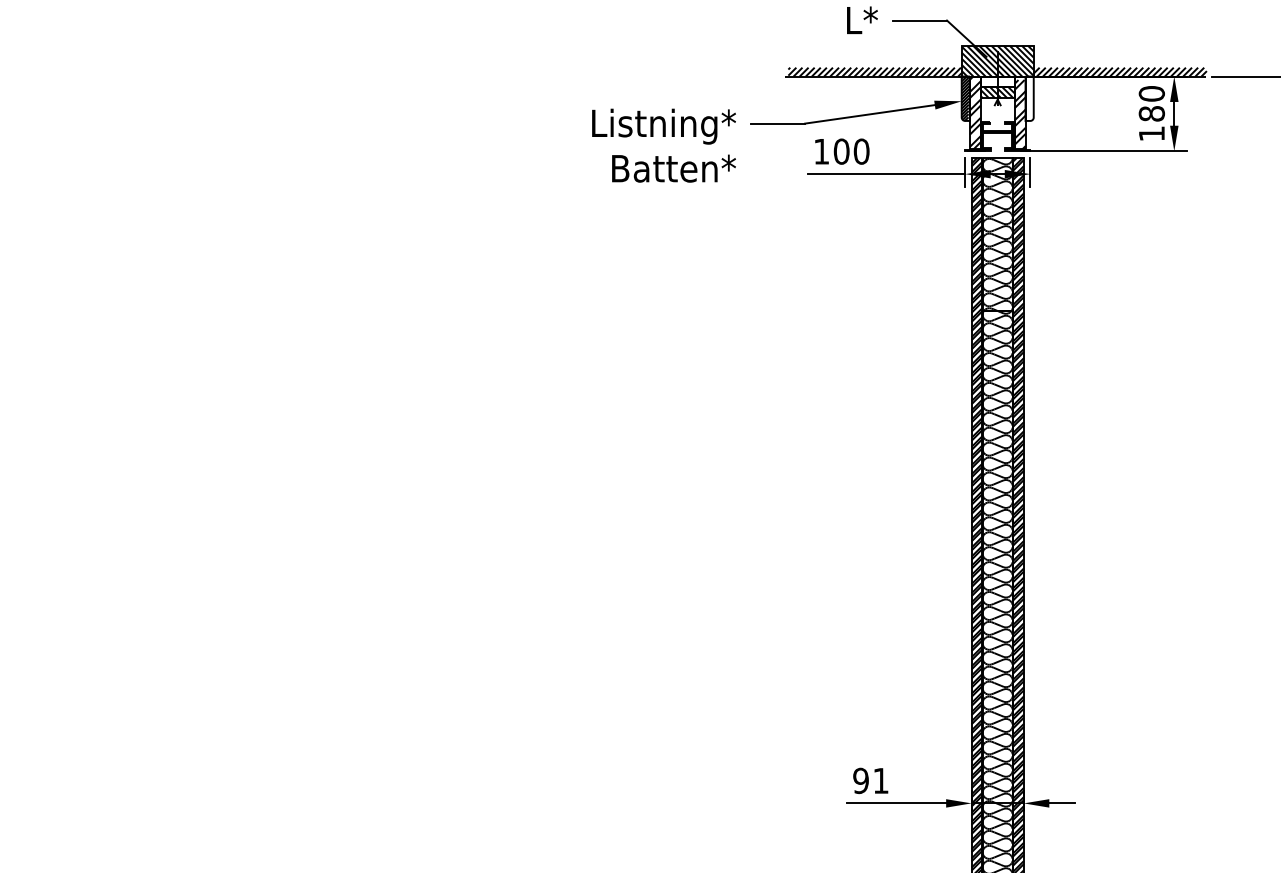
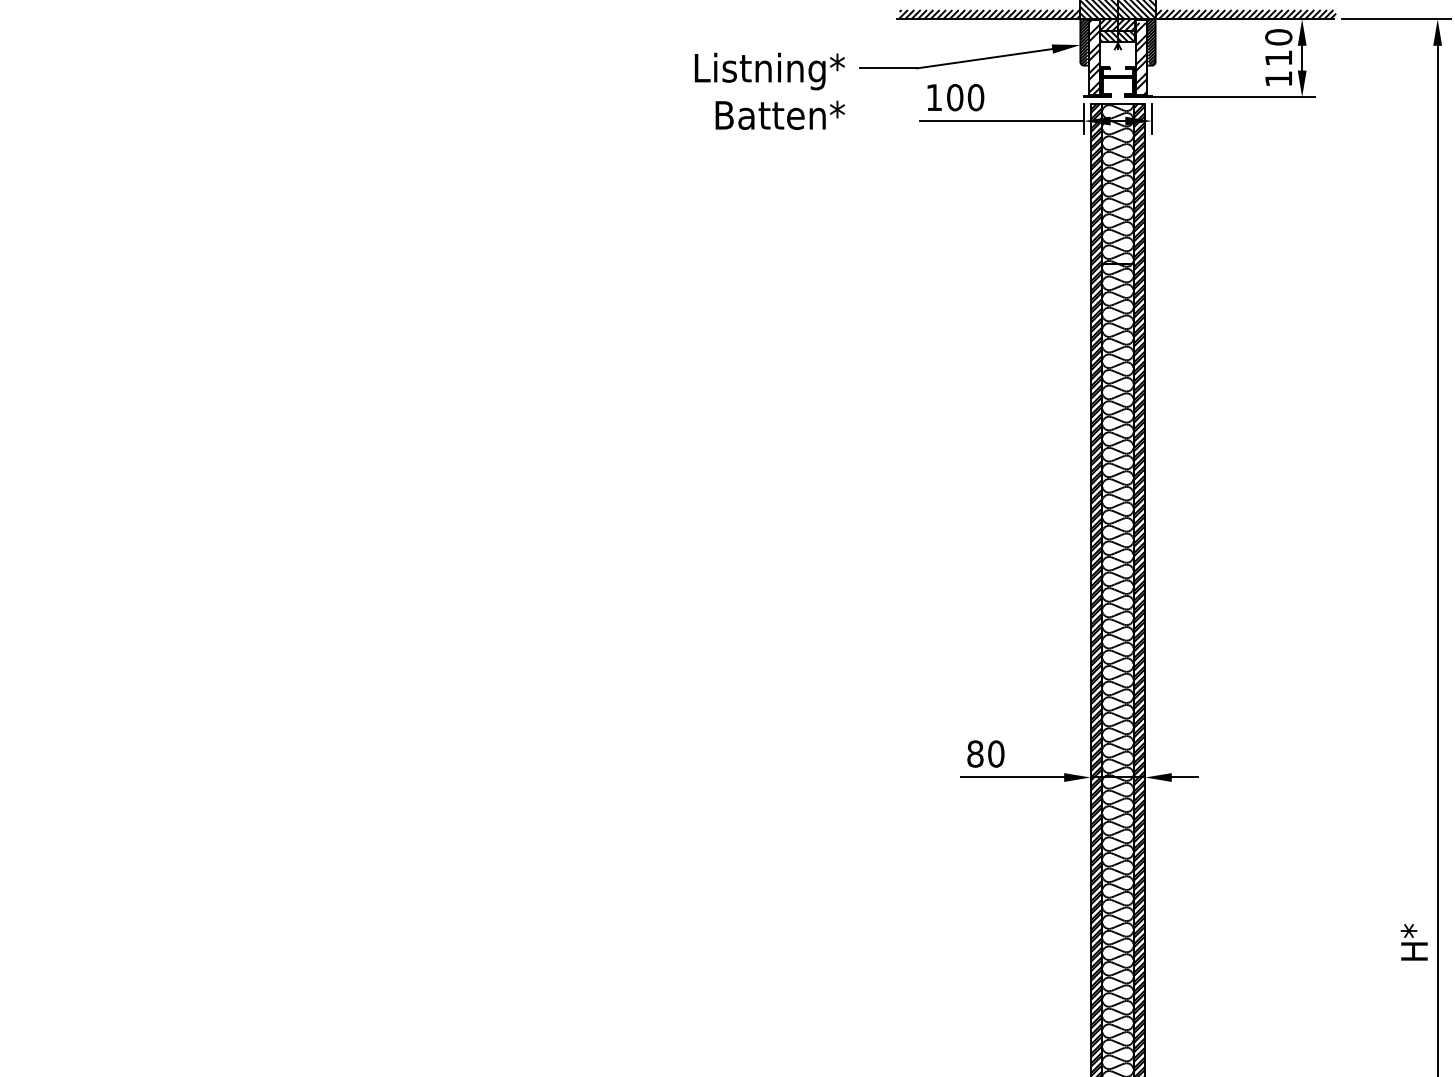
hatch: (997, 81) -> (1117, 24), added
hatch: (1029, 98) -> (1151, 42), added
text: (1151, 114) -> (1278, 58), 180 -> 110
text: (870, 780) -> (985, 753), 91 -> 80

